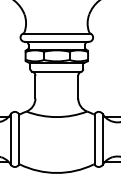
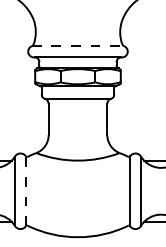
line: (57, 33) -> (78, 46), solid -> dashed
line: (19, 139) -> (26, 191), solid -> dashed

